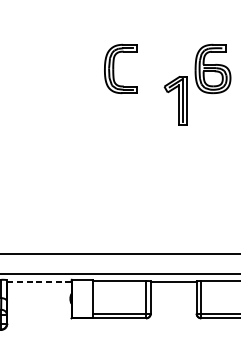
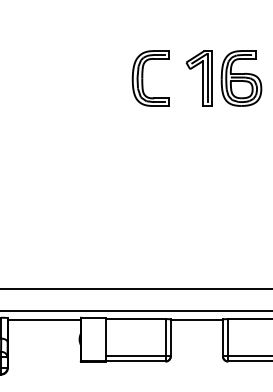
part: (114, 68) -> (143, 78), moved
part: (175, 100) -> (198, 78), moved
line: (38, 281) -> (43, 319), dashed -> solid

